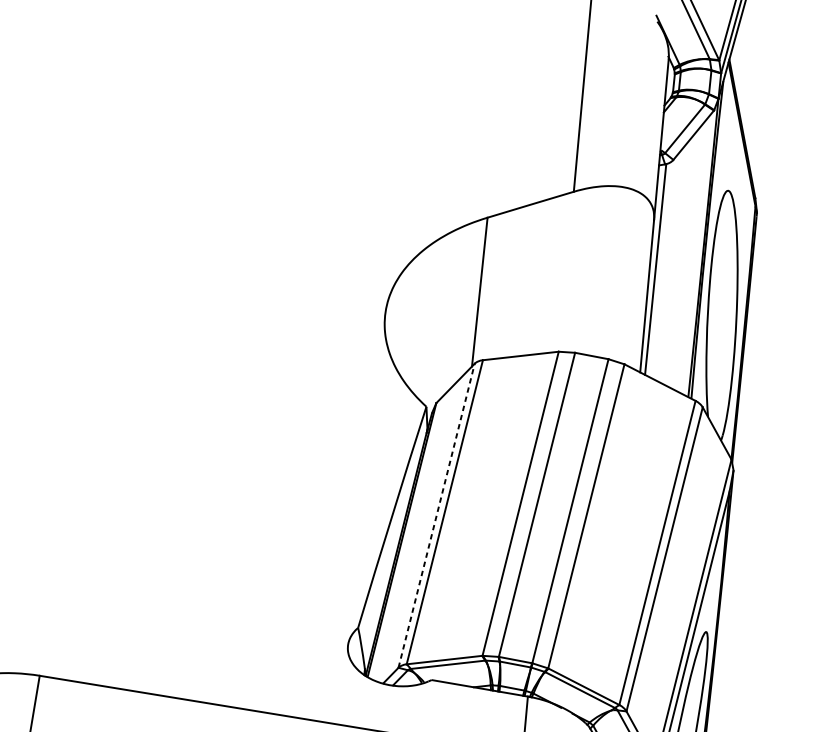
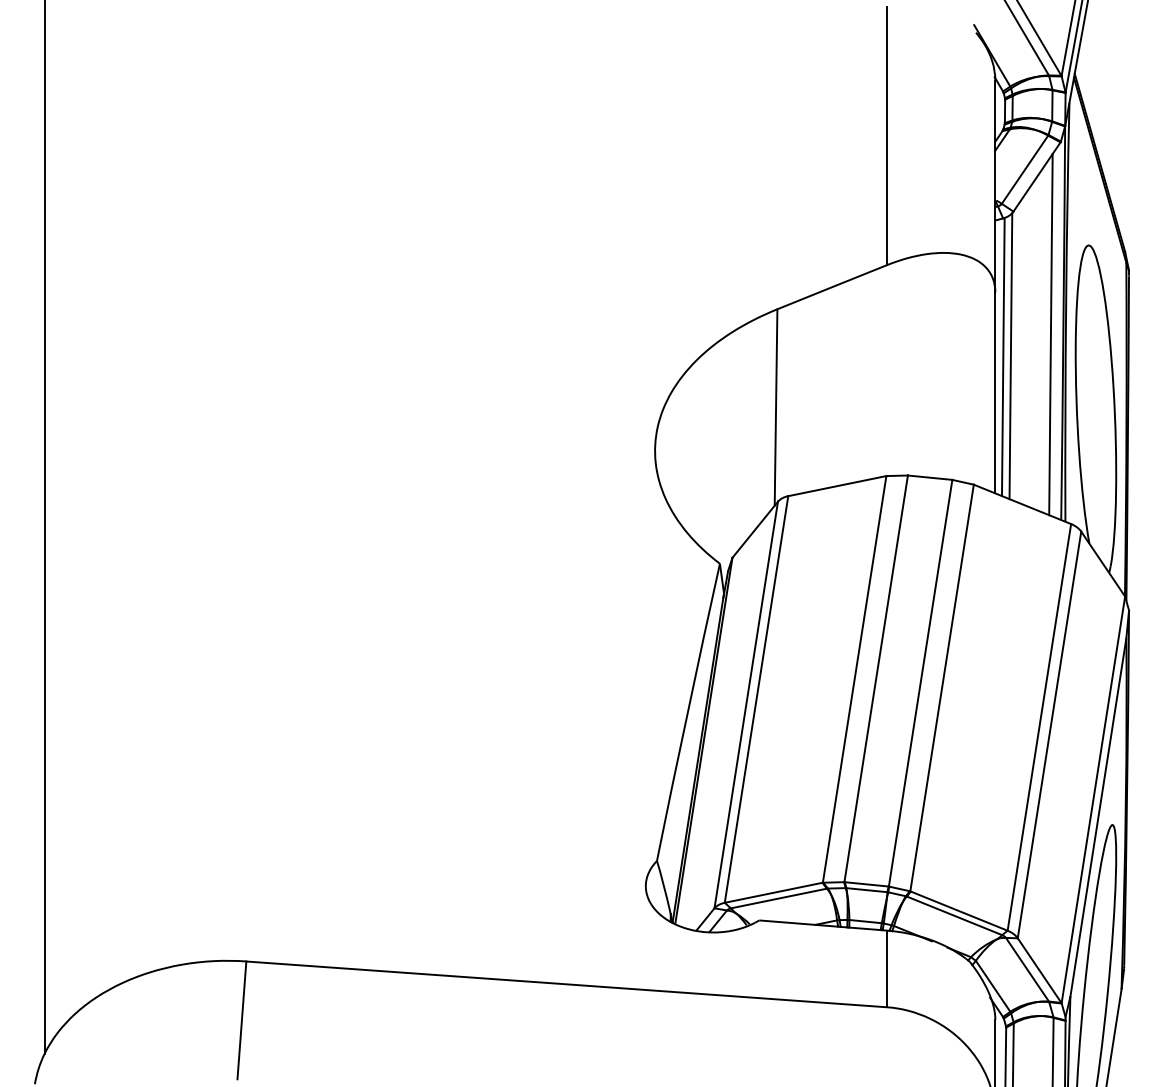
line: (693, 255) -> (1050, 334), added
line: (661, 269) -> (1010, 356), added
line: (436, 516) -> (746, 705), dashed -> solid

